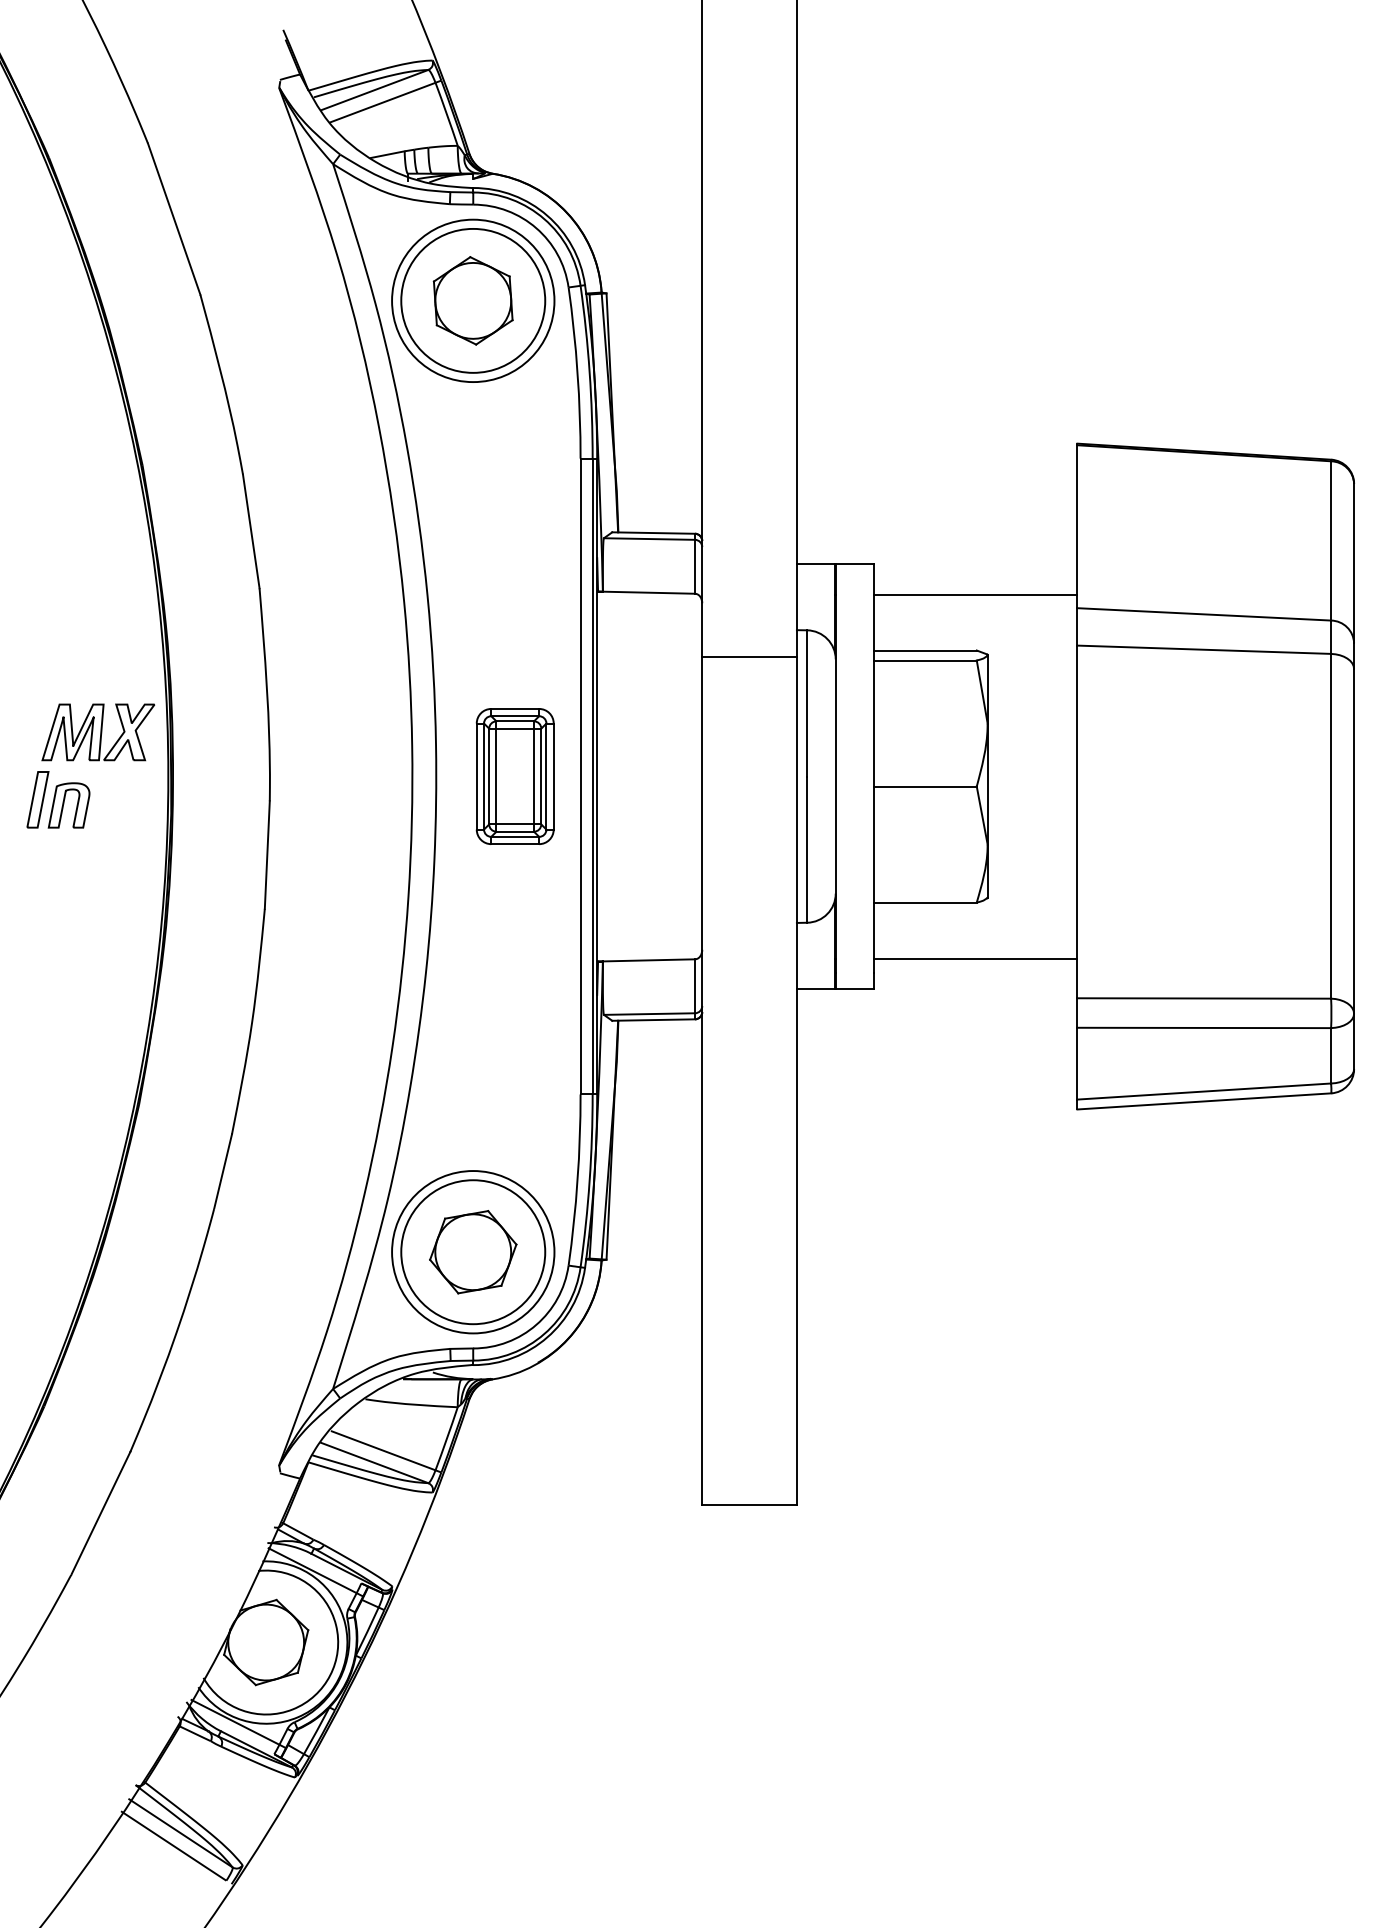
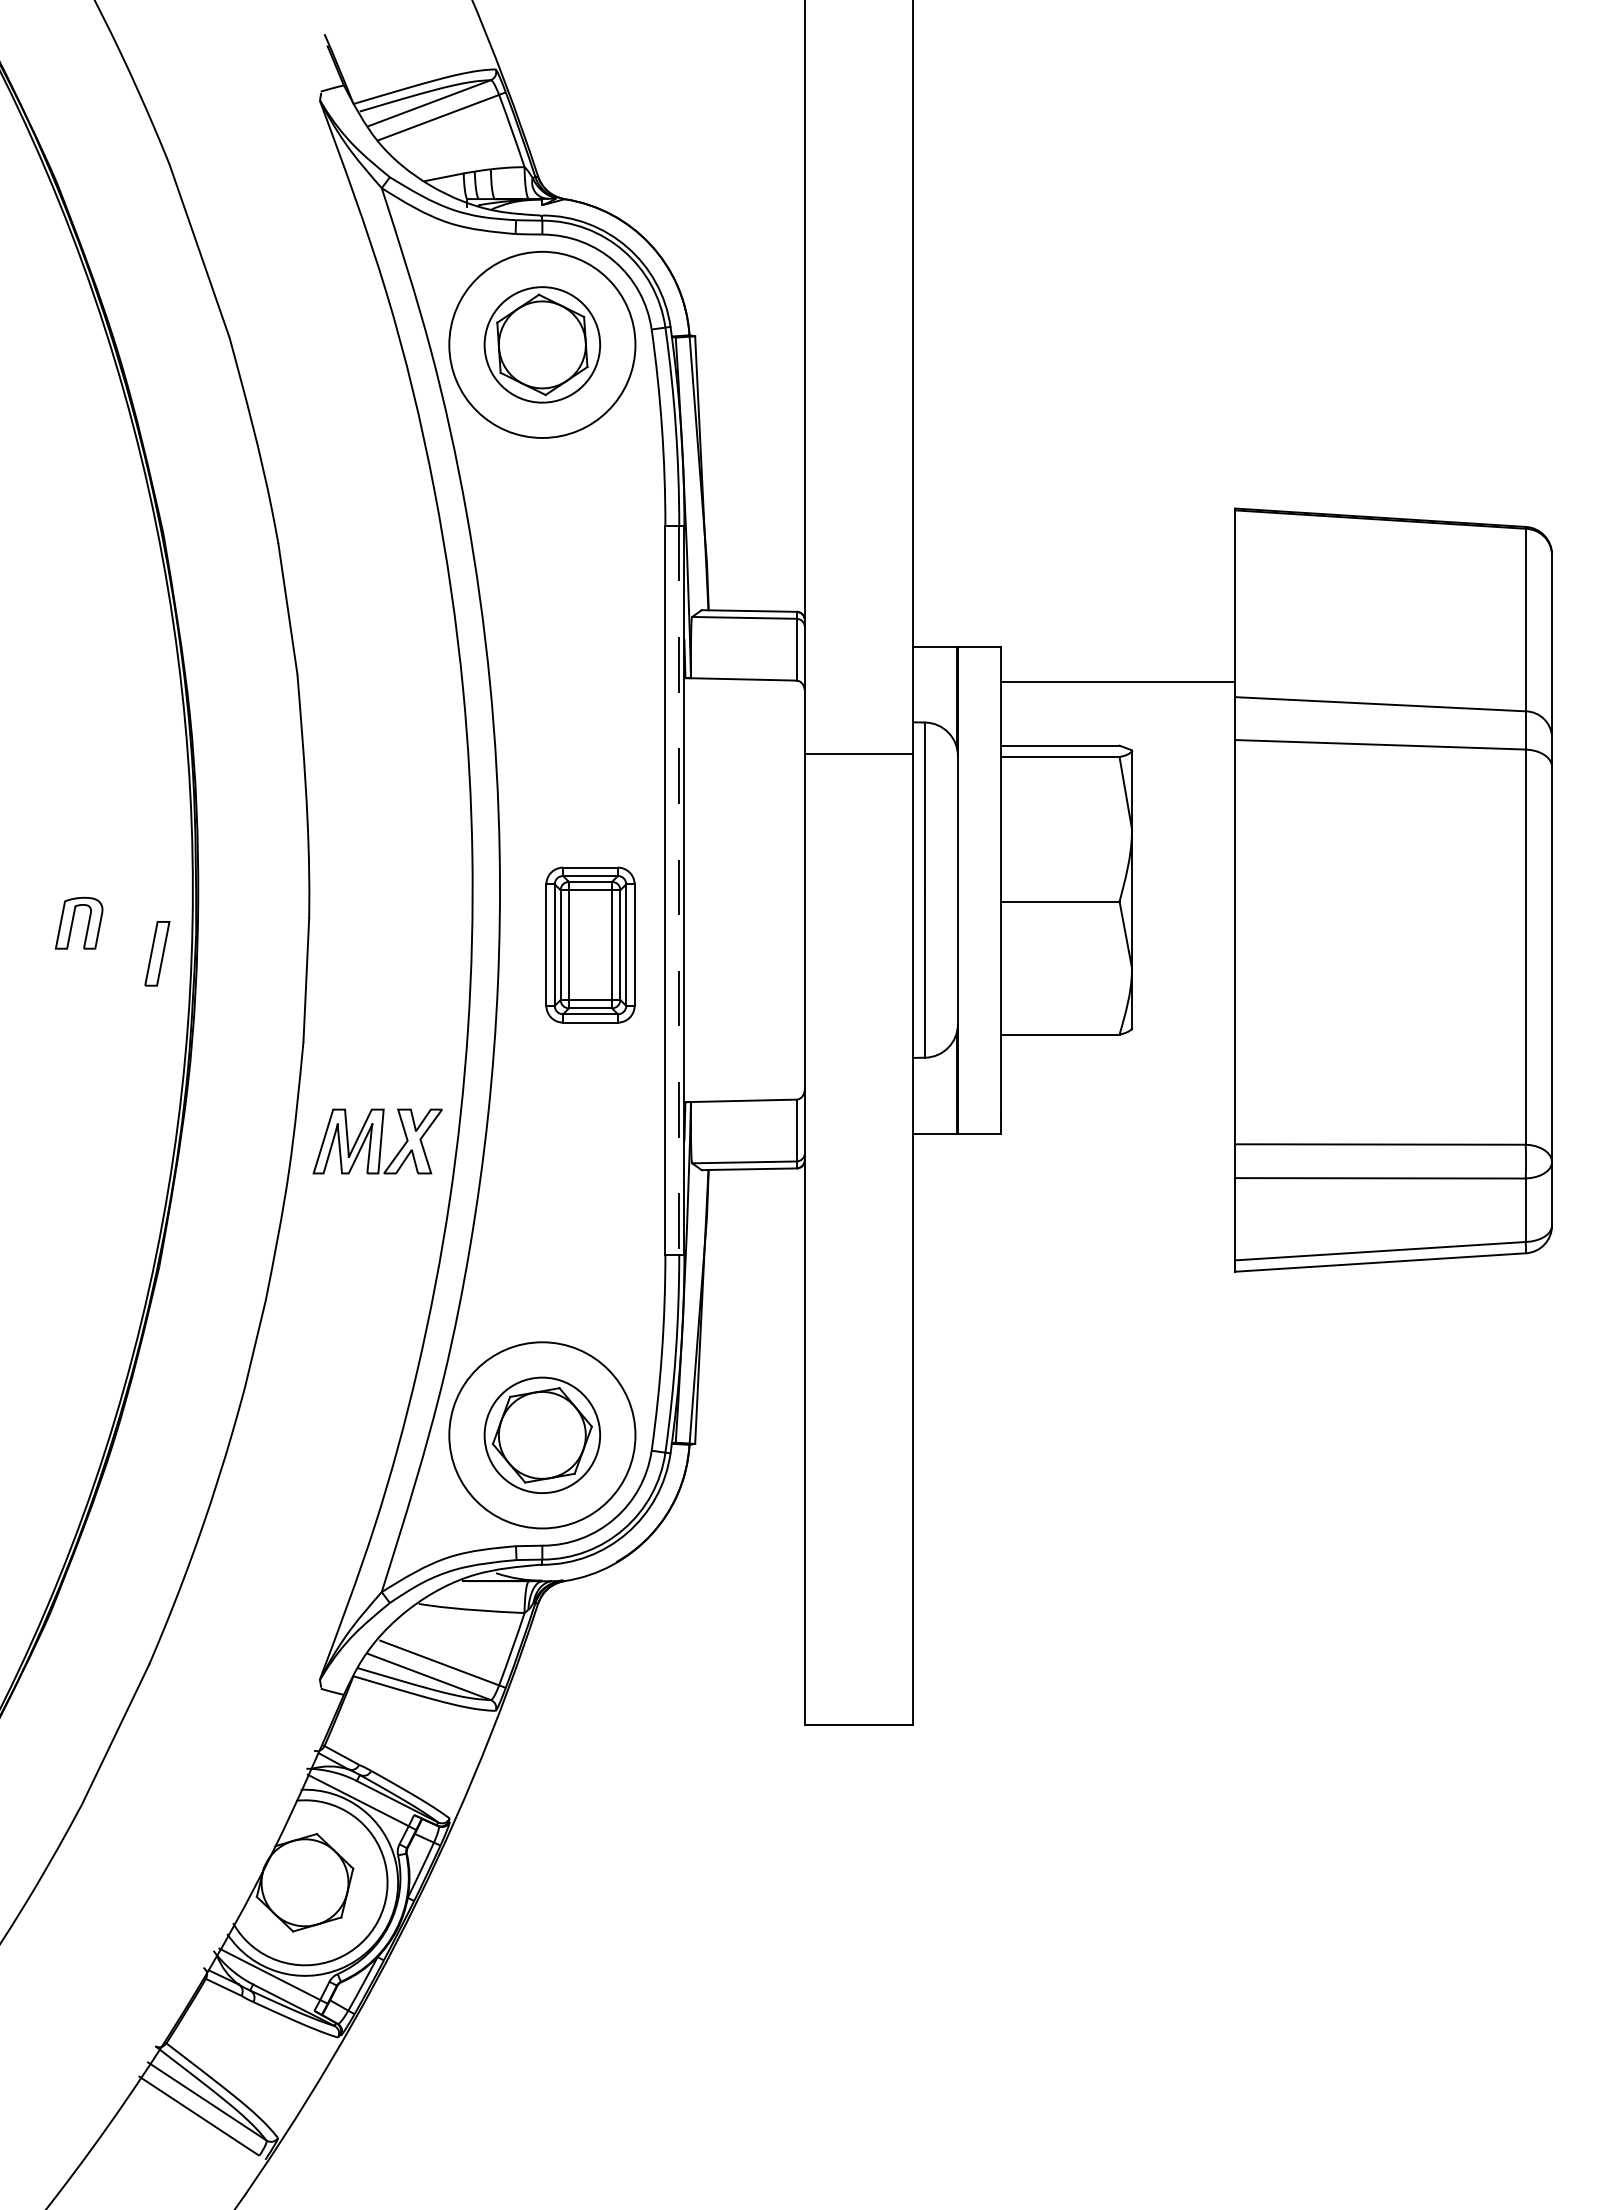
circle: (472, 300) -> (541, 344), size x0.7
part: (98, 732) -> (377, 1141), moved
part: (515, 775) -> (590, 944), moved
line: (592, 776) -> (679, 890), solid -> dashed
part: (38, 799) -> (157, 953), moved
line: (974, 958) -> (1117, 1098), removed
circle: (472, 1251) -> (541, 1434), size x0.7

